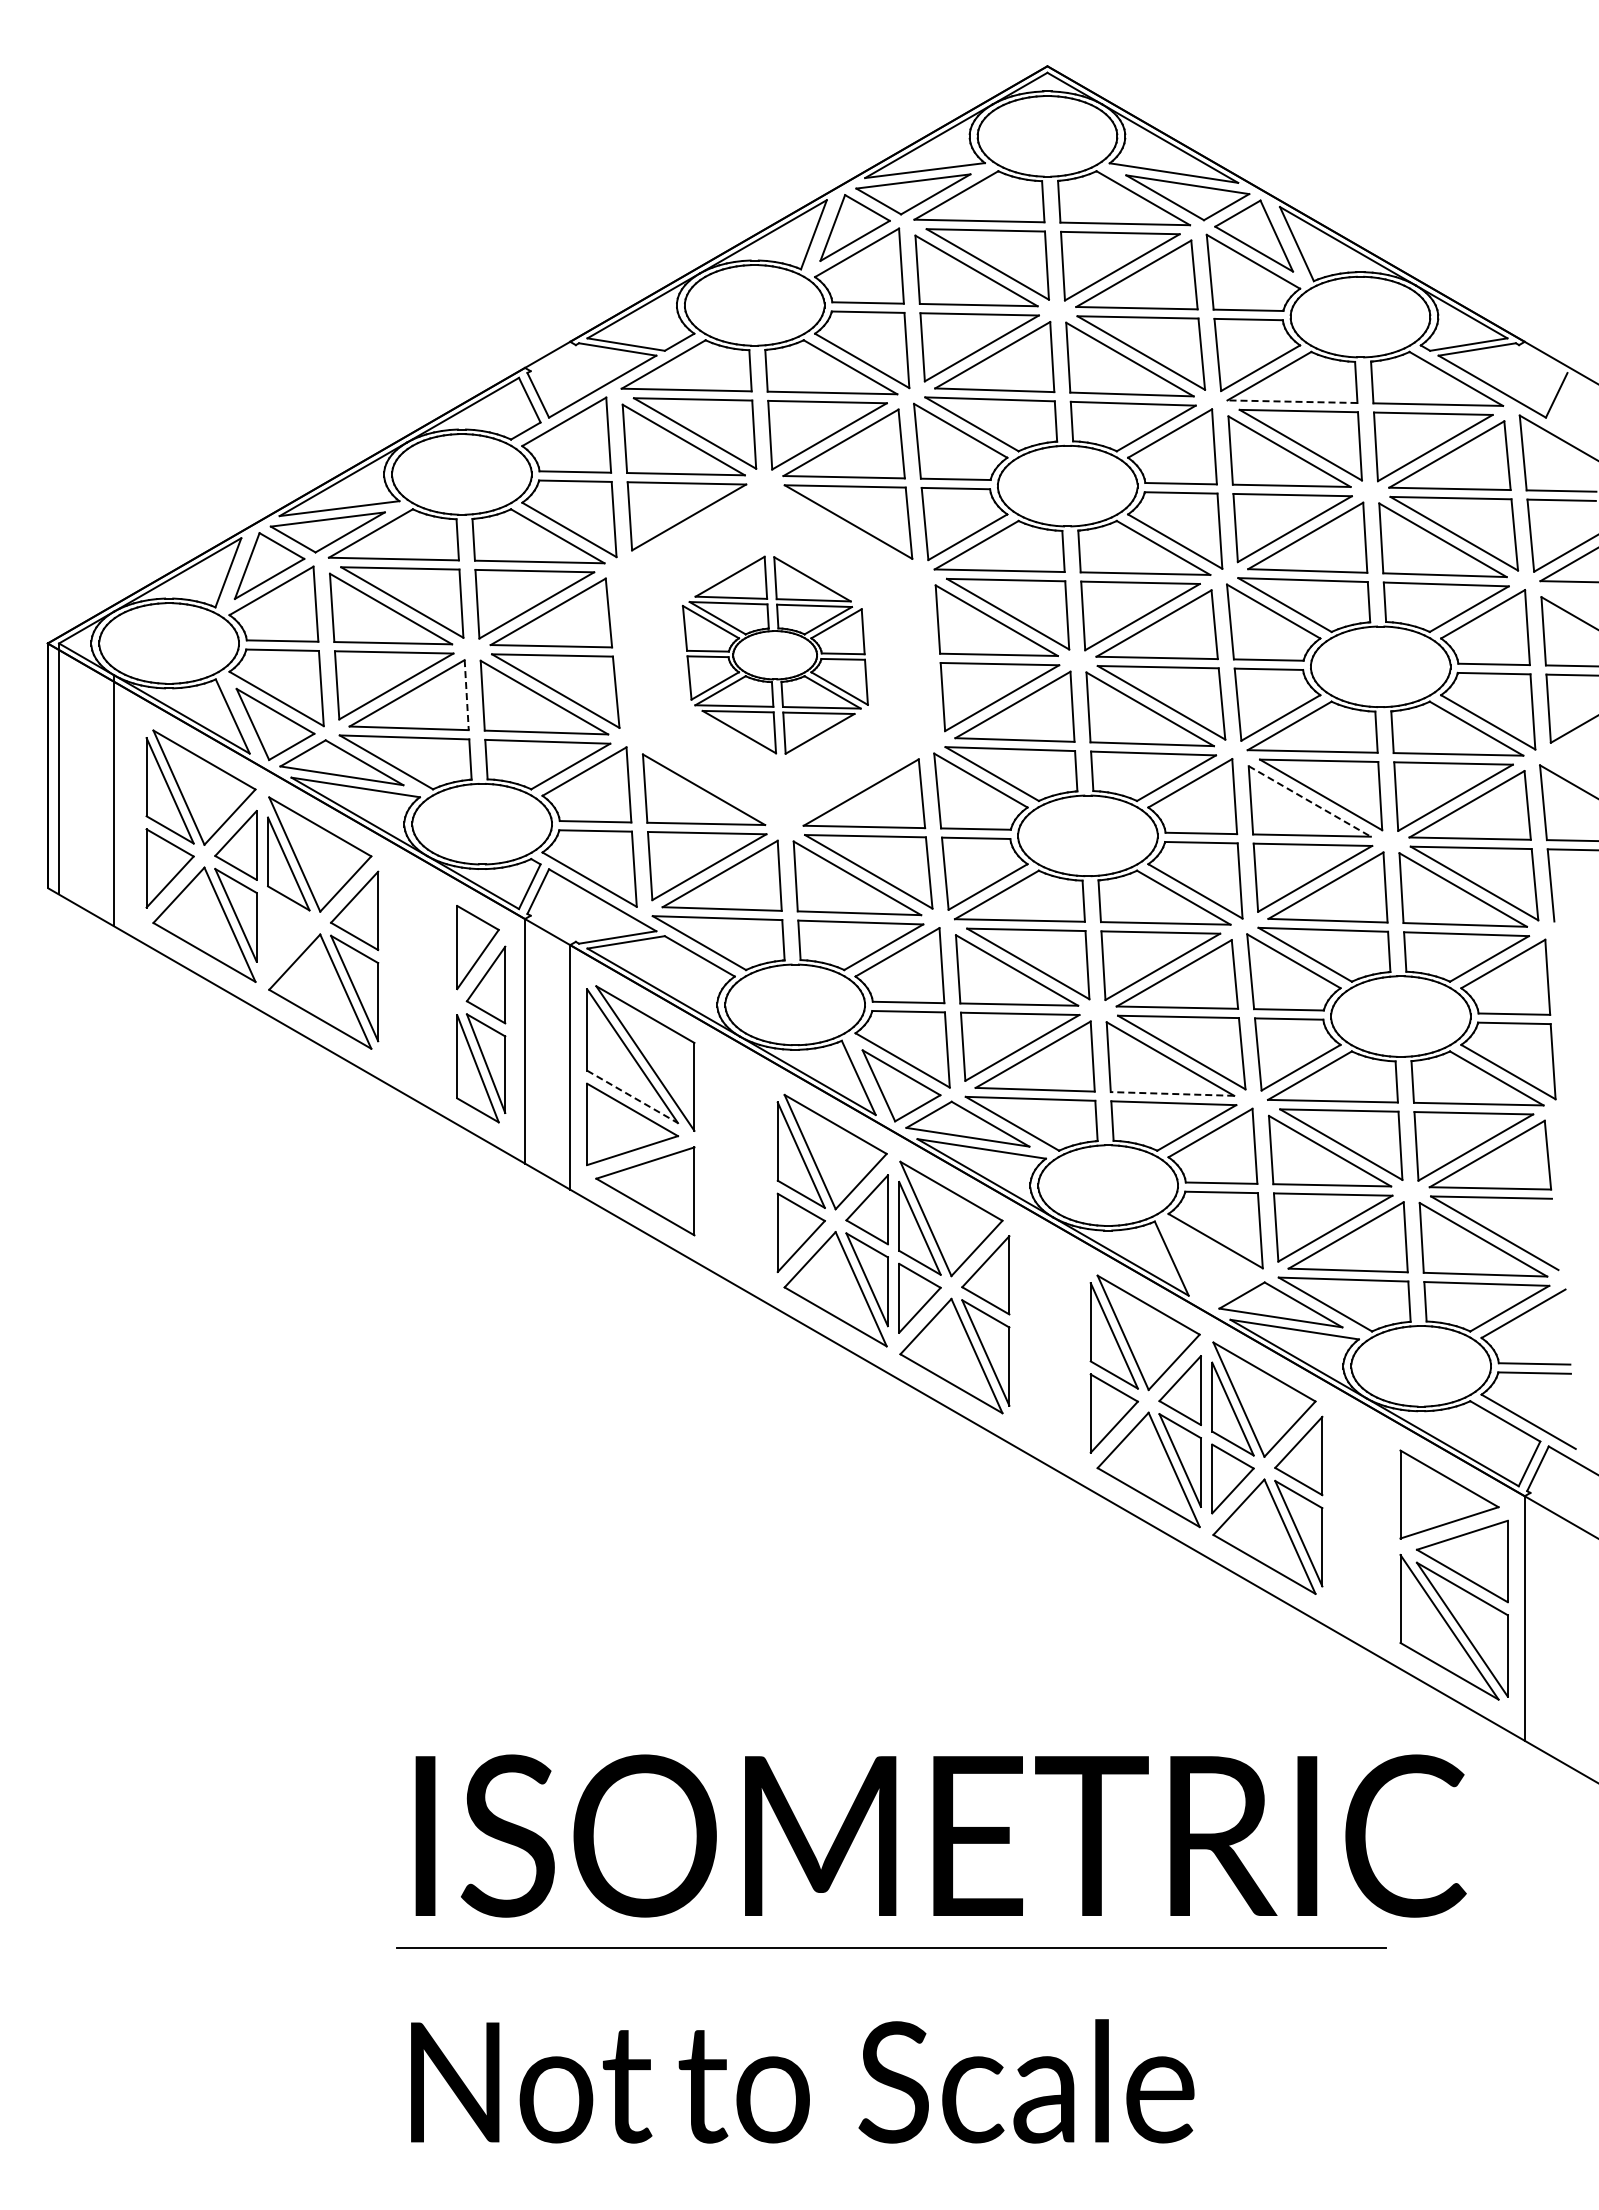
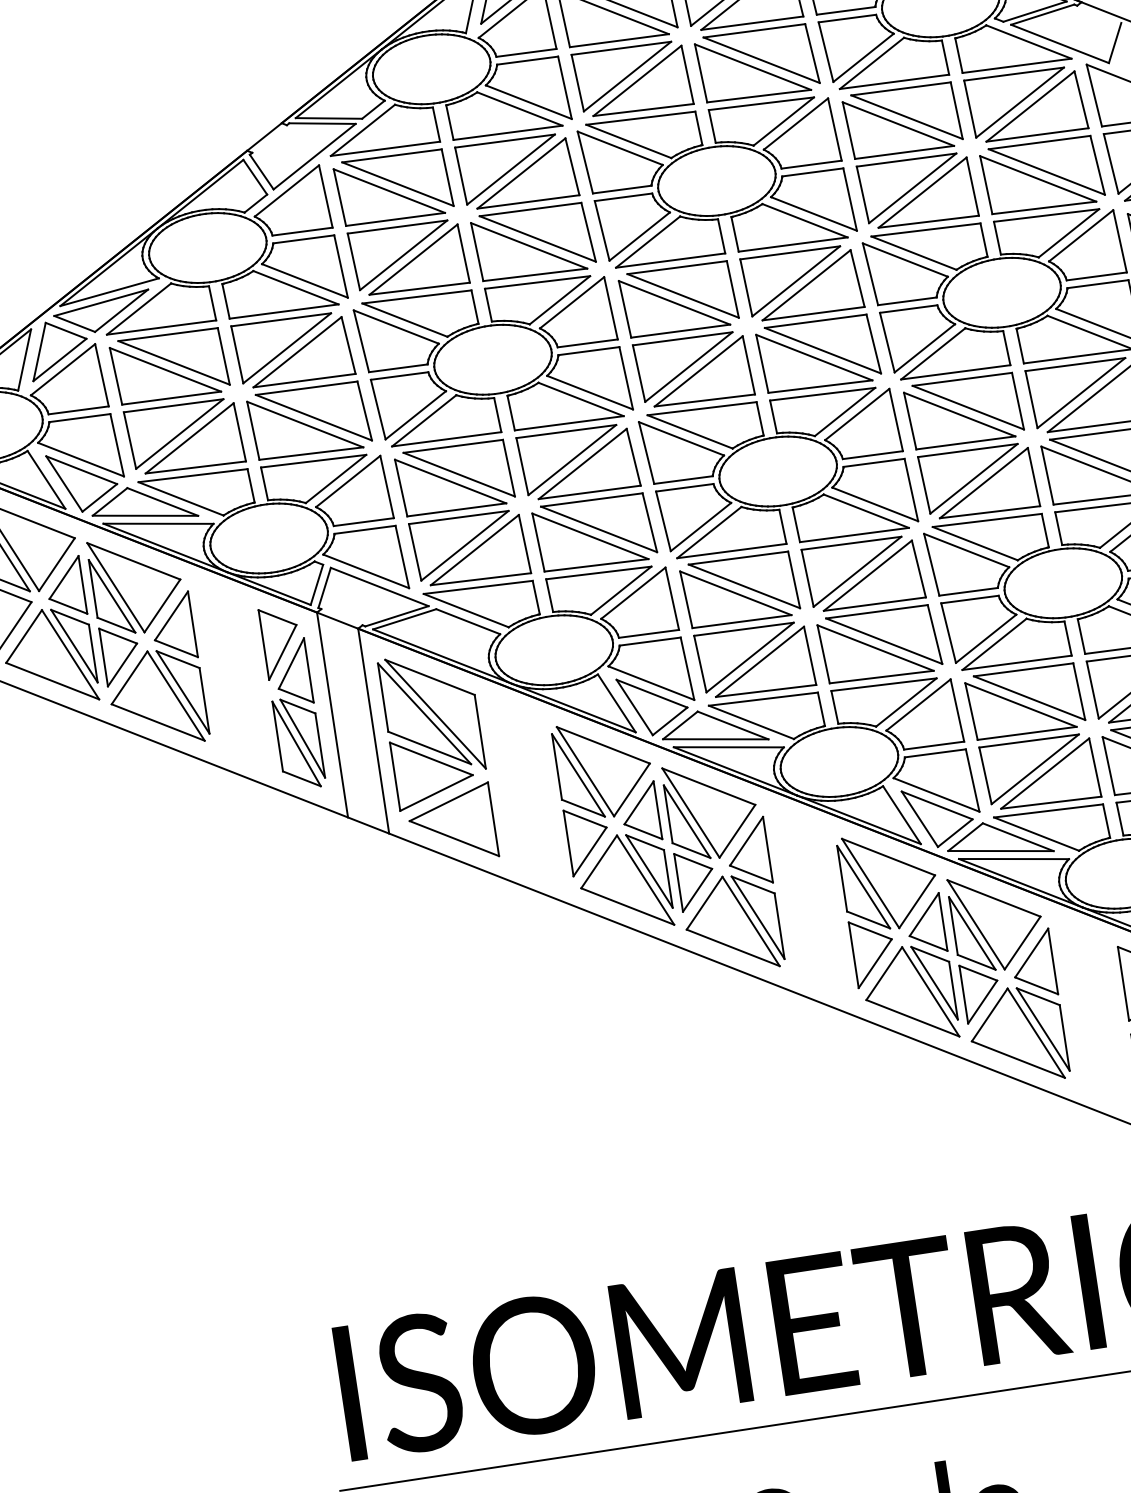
line: (1291, 401) -> (893, 81), dashed -> solid
part: (775, 655) -> (493, 360), size x1.67
line: (466, 695) -> (239, 432), dashed -> solid
line: (1309, 801) -> (959, 414), dashed -> solid
part: (288, 933) -> (120, 654), added
line: (1172, 1093) -> (881, 676), dashed -> solid
line: (633, 1097) -> (430, 748), dashed -> solid
part: (1214, 1266) -> (938, 816), added

